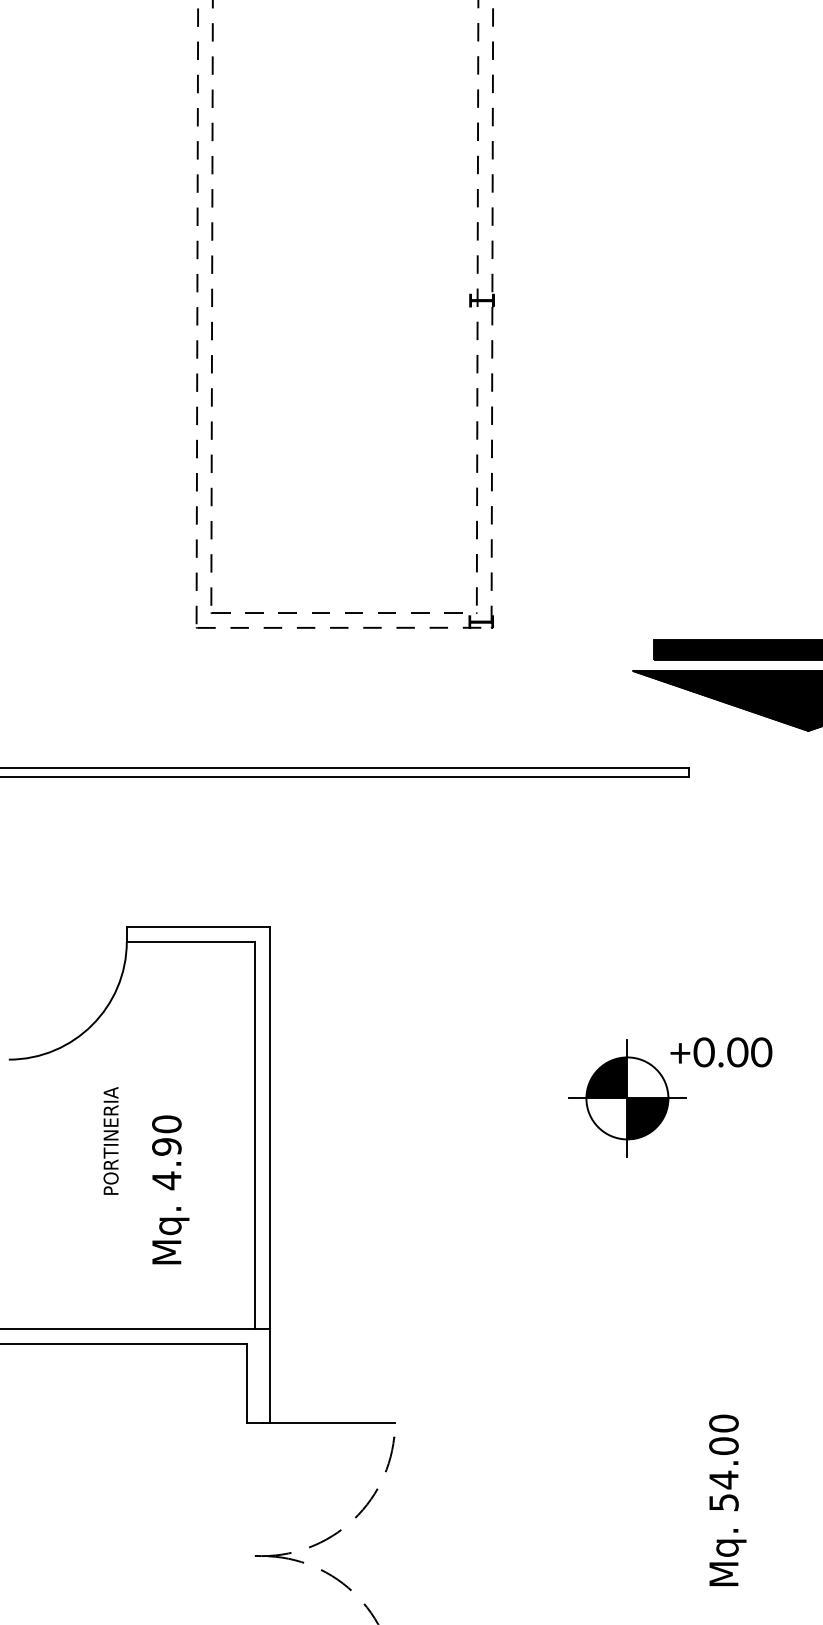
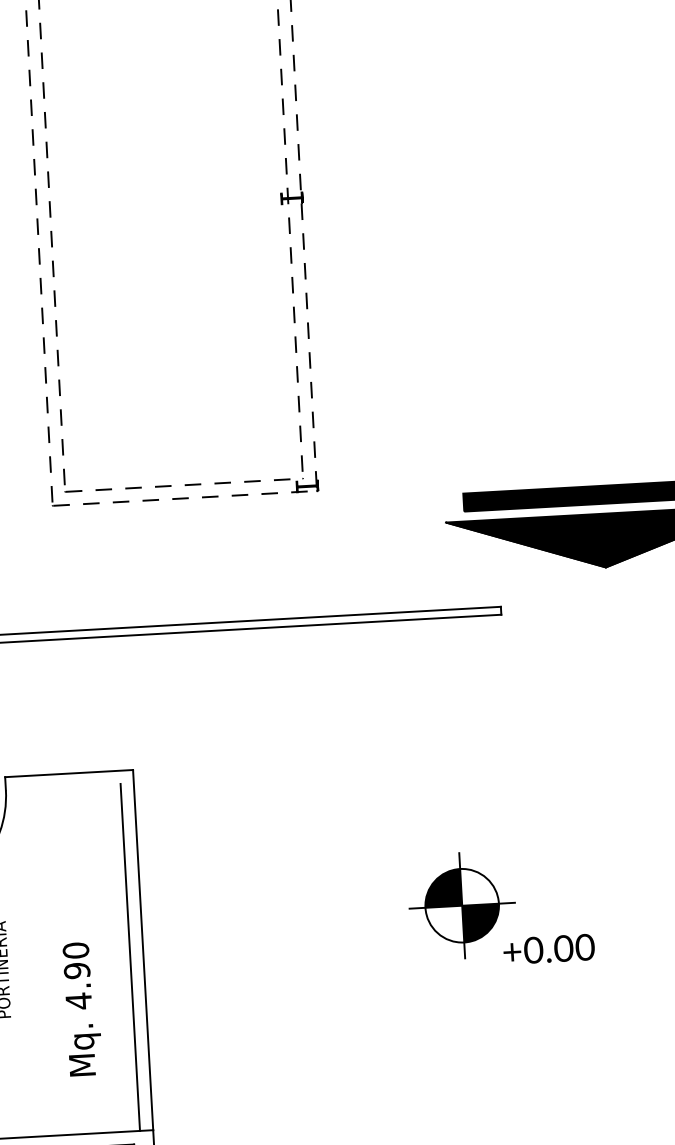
line: (190, 941) -> (62, 787), removed
text: (721, 1052) -> (549, 949), moved
text: (170, 1189) -> (82, 1008), moved

